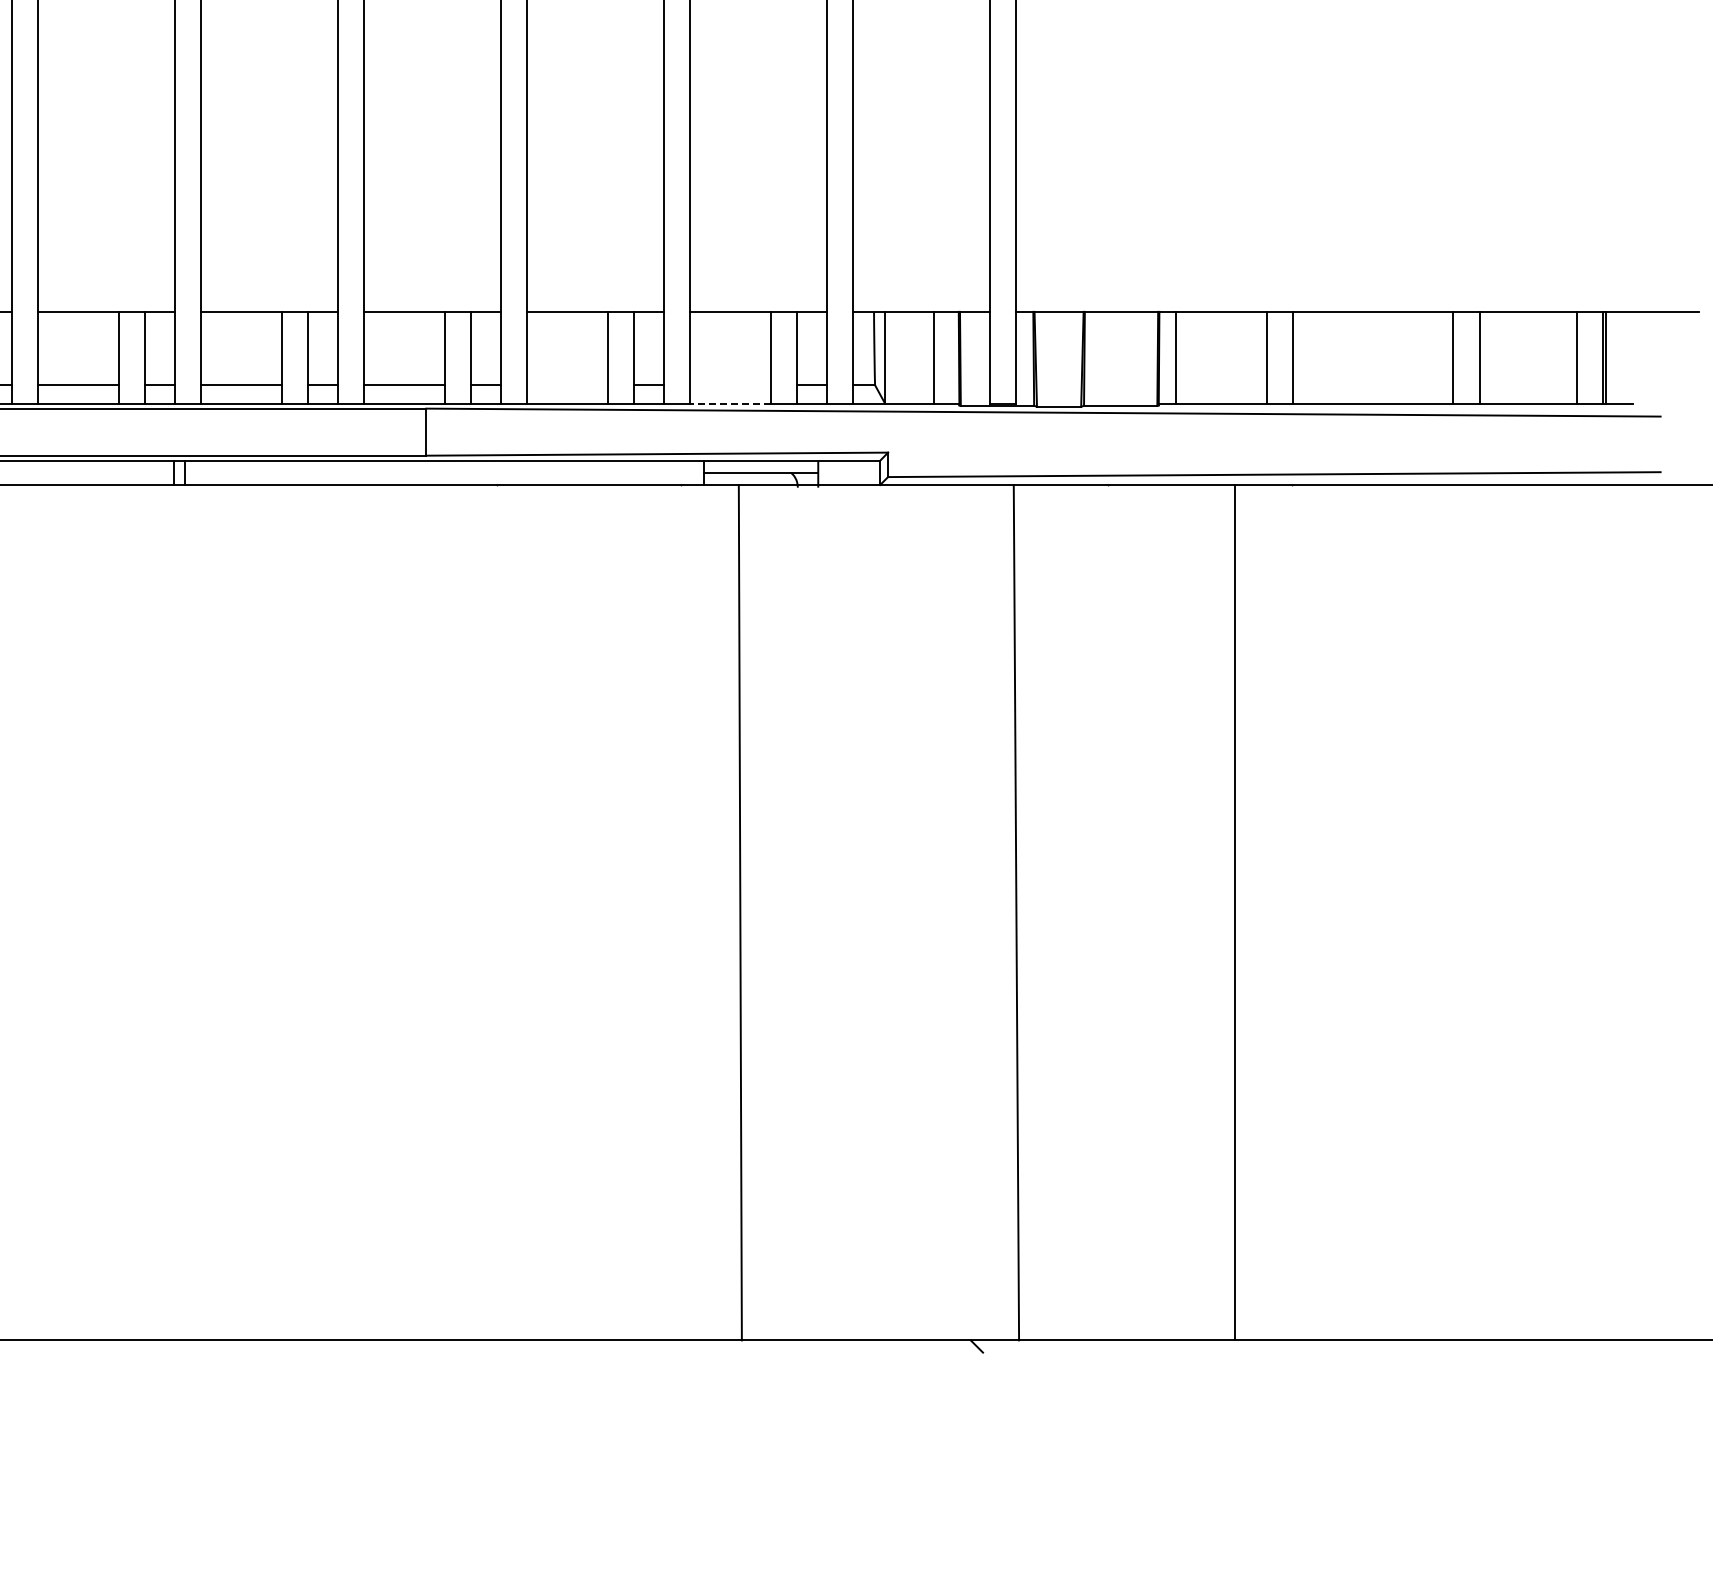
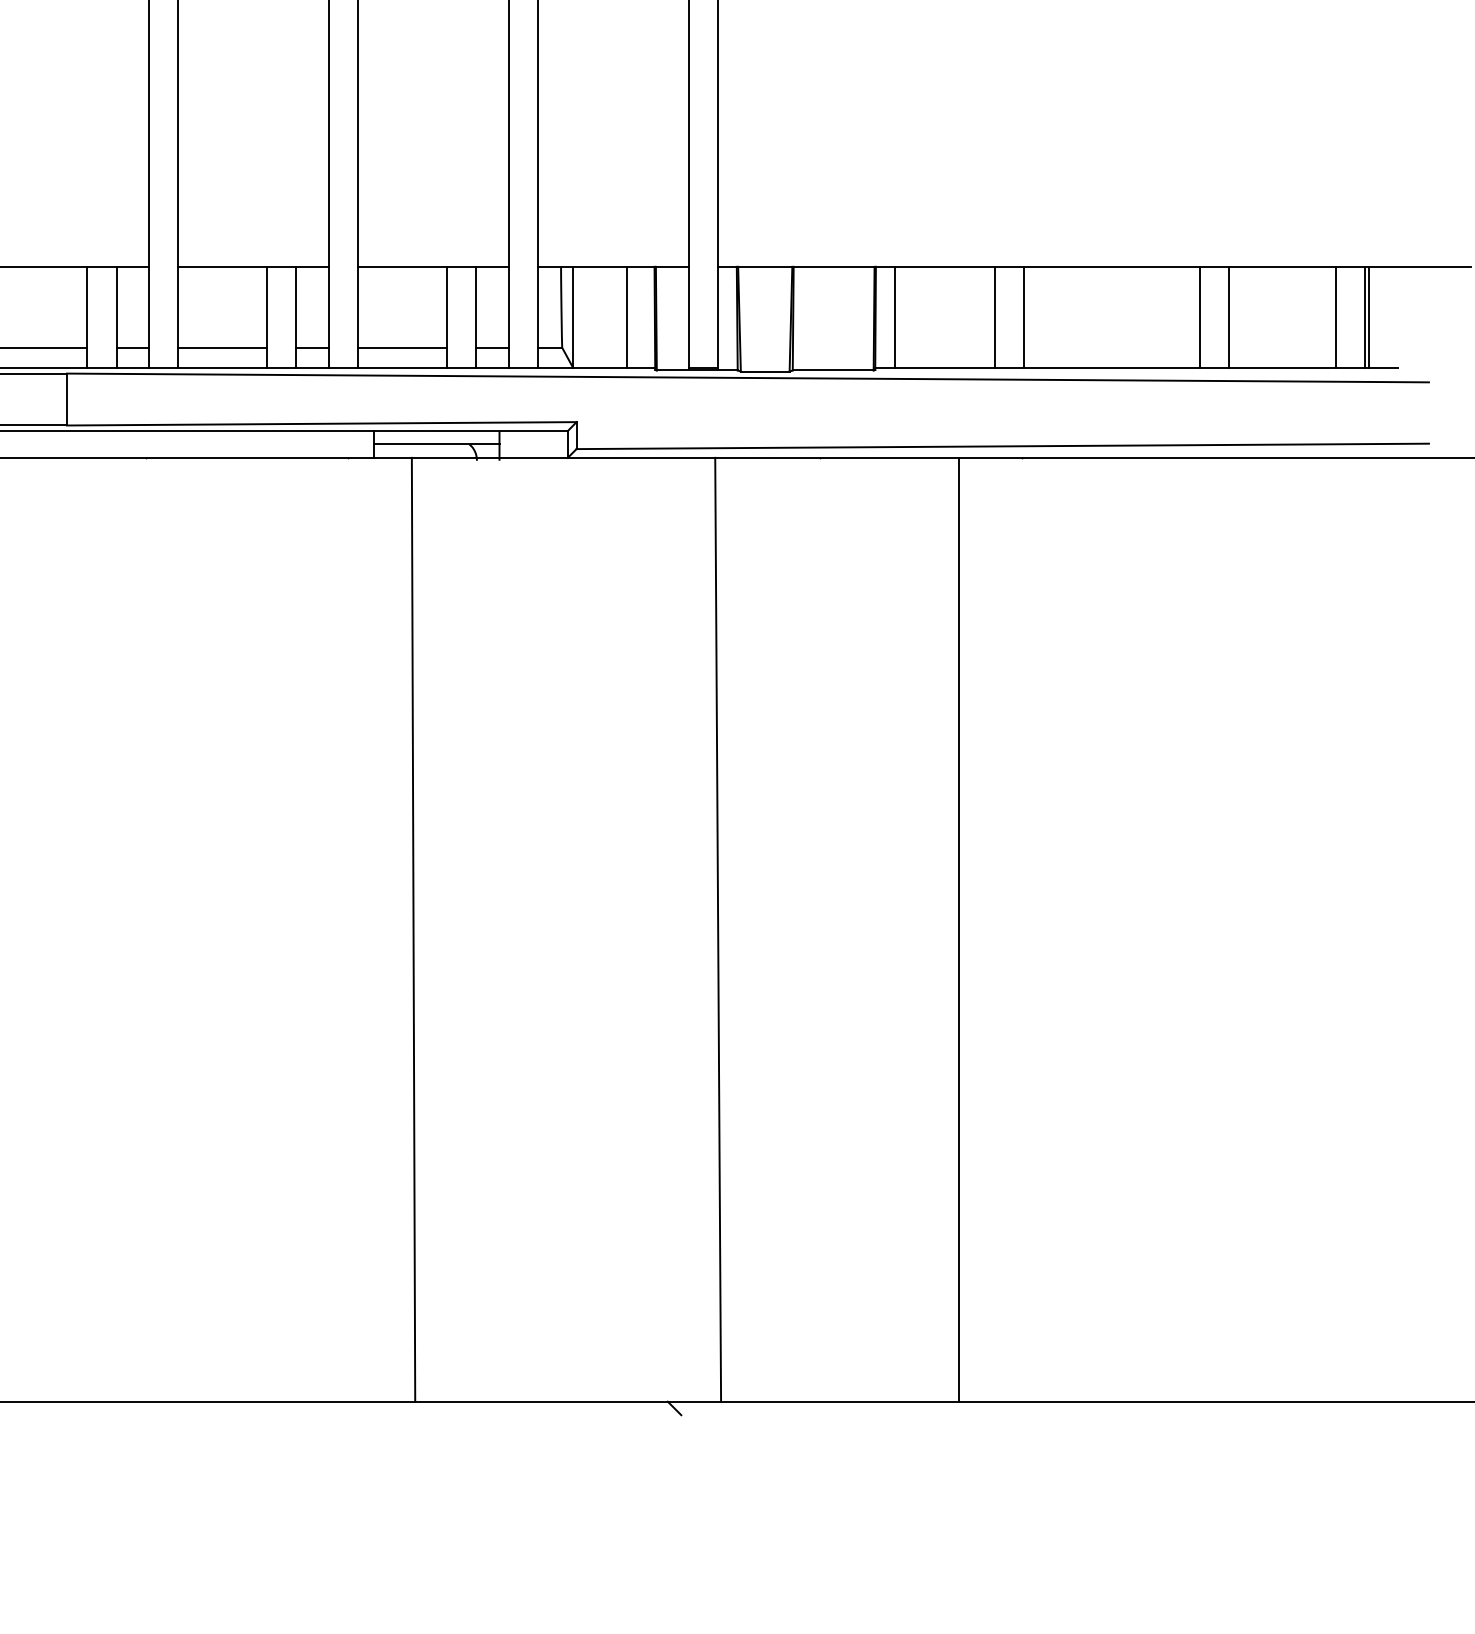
line: (567, 385) -> (222, 348), added
line: (730, 385) -> (402, 348), added
line: (729, 403) -> (401, 367), dashed -> solid

